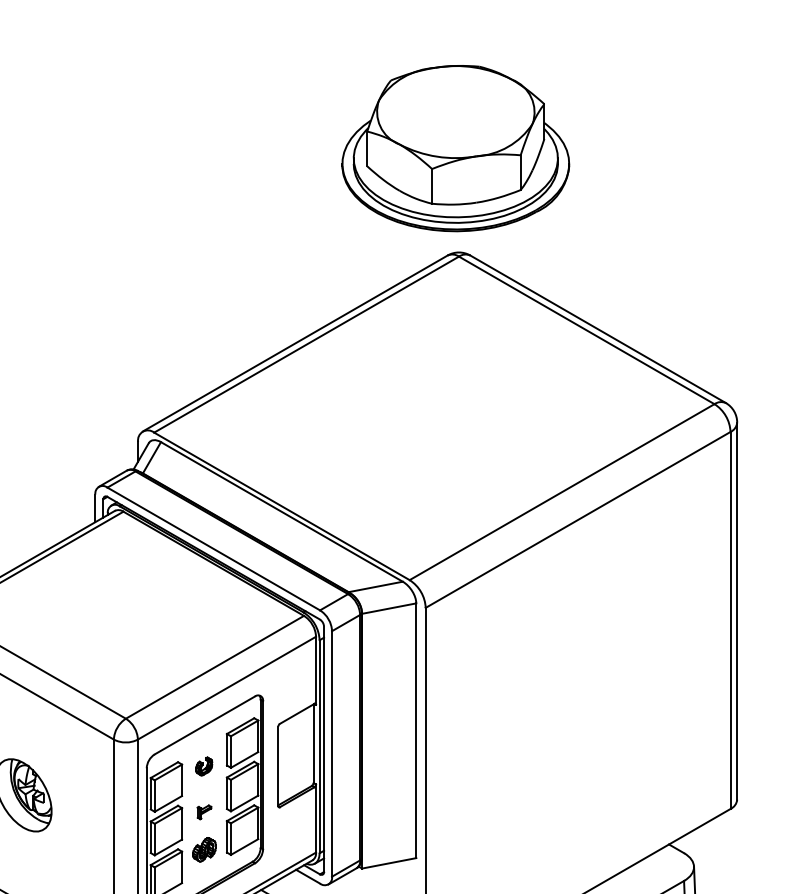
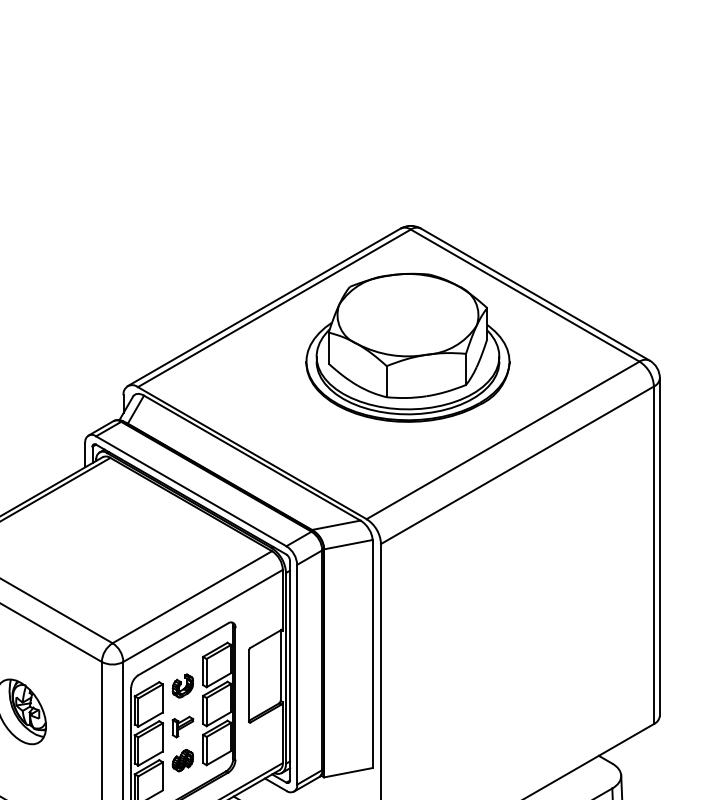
part: (455, 148) -> (407, 347), moved
part: (203, 765) -> (182, 685), size x1.43
part: (203, 811) -> (182, 726), size x1.67

